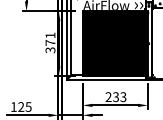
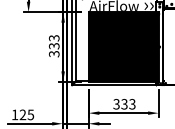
text: (50, 38) -> (54, 41), 371 -> 333
text: (108, 97) -> (116, 104), 233 -> 333

